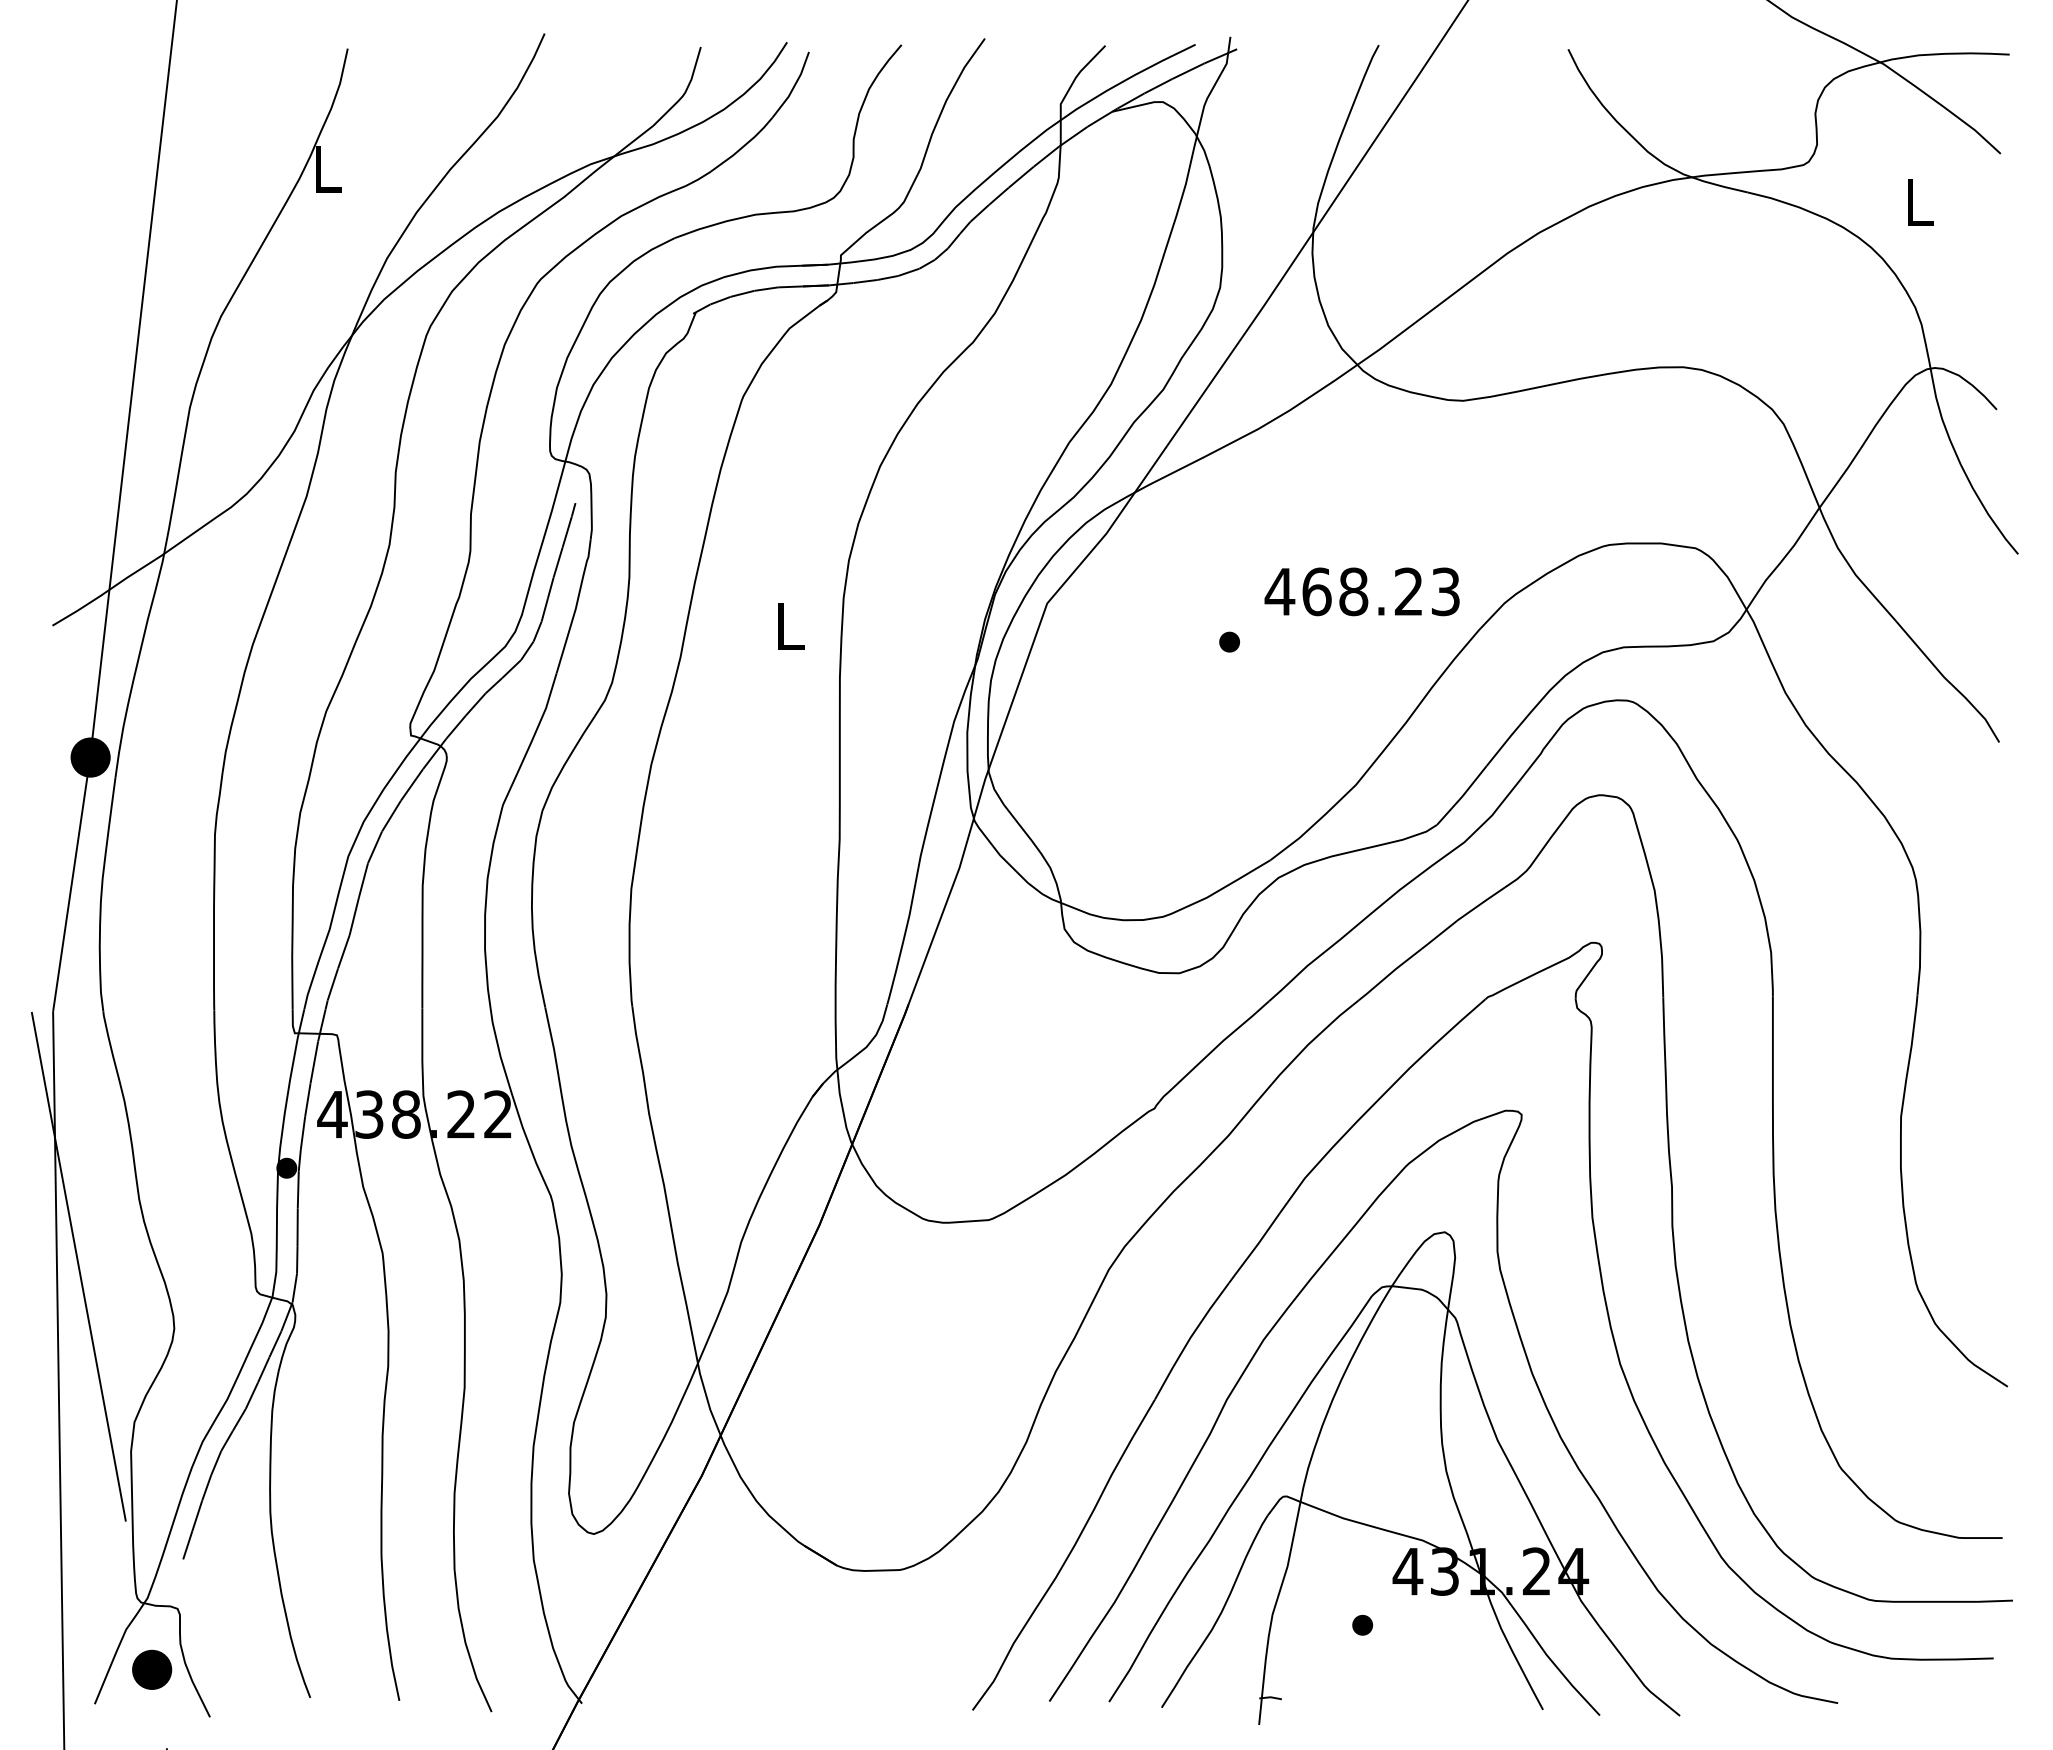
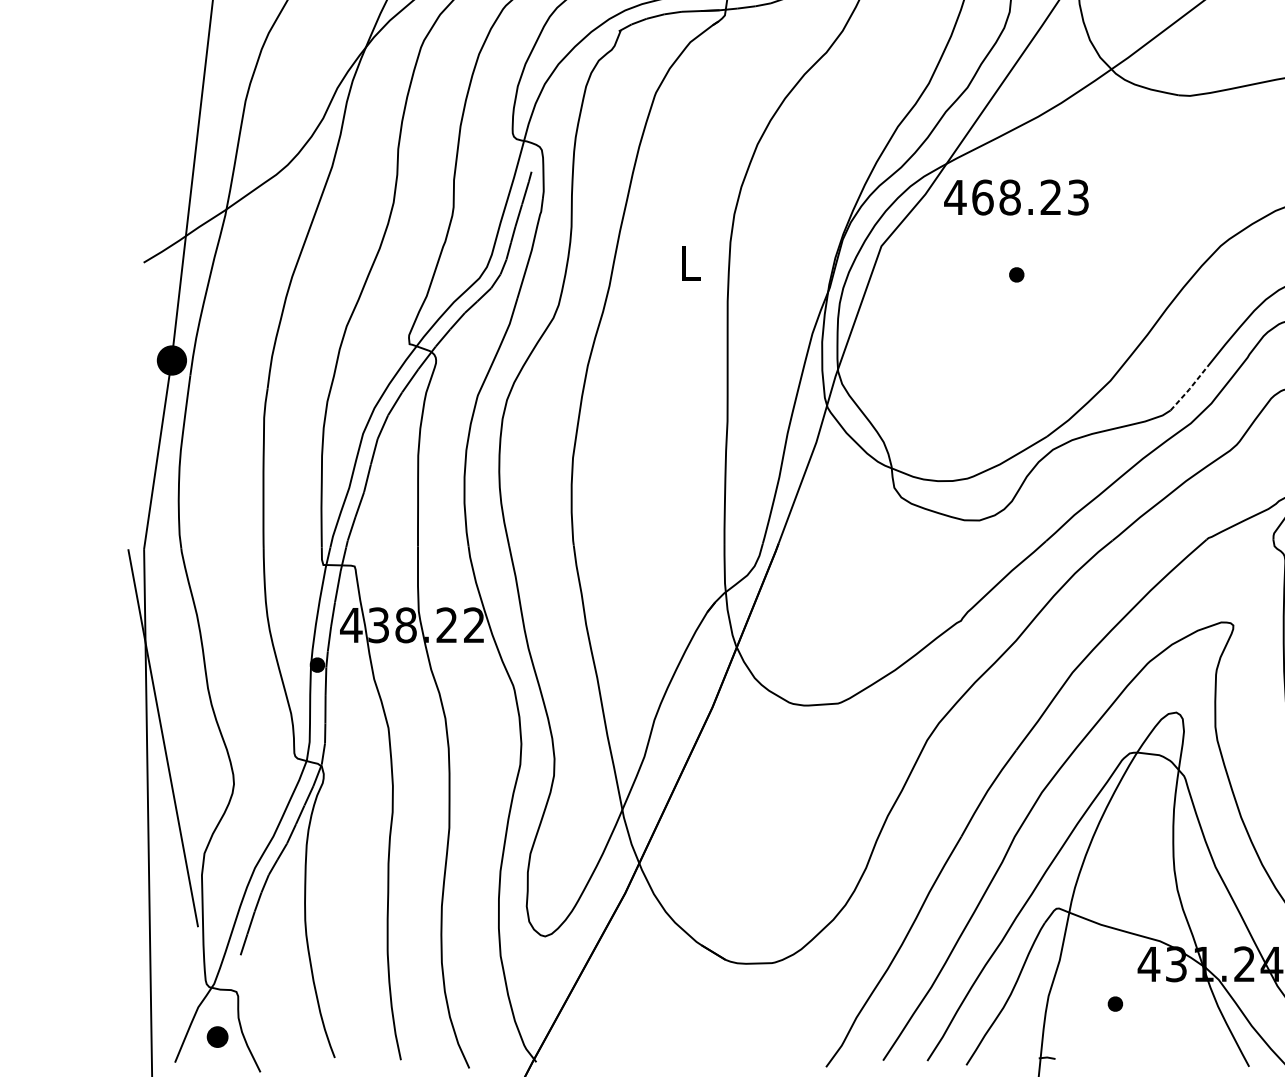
text: (1361, 591) -> (1015, 197), moved
line: (1462, 796) -> (1189, 389), solid -> dashed
part: (152, 1669) -> (217, 1036), size x0.7

